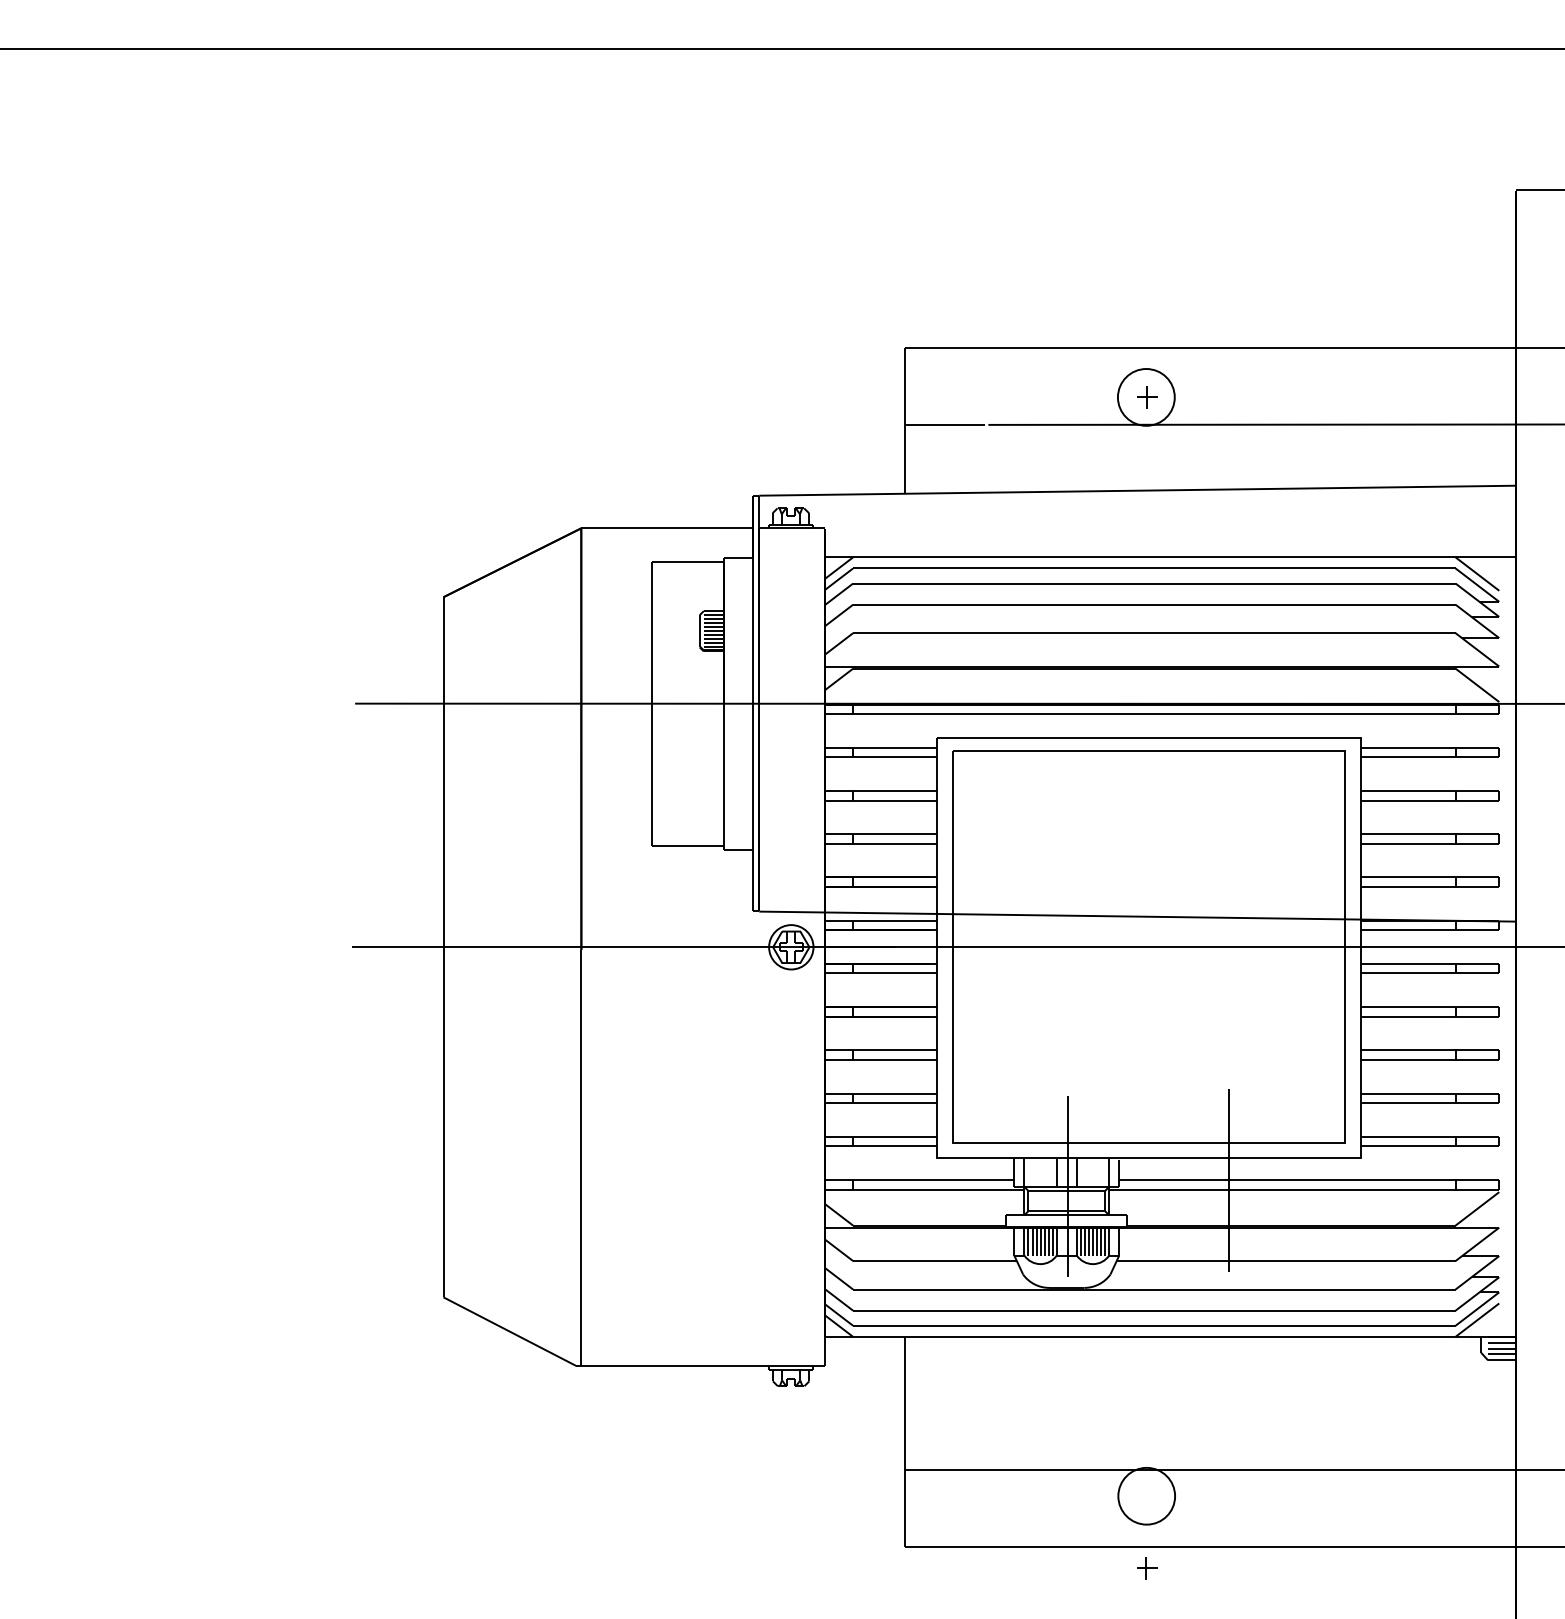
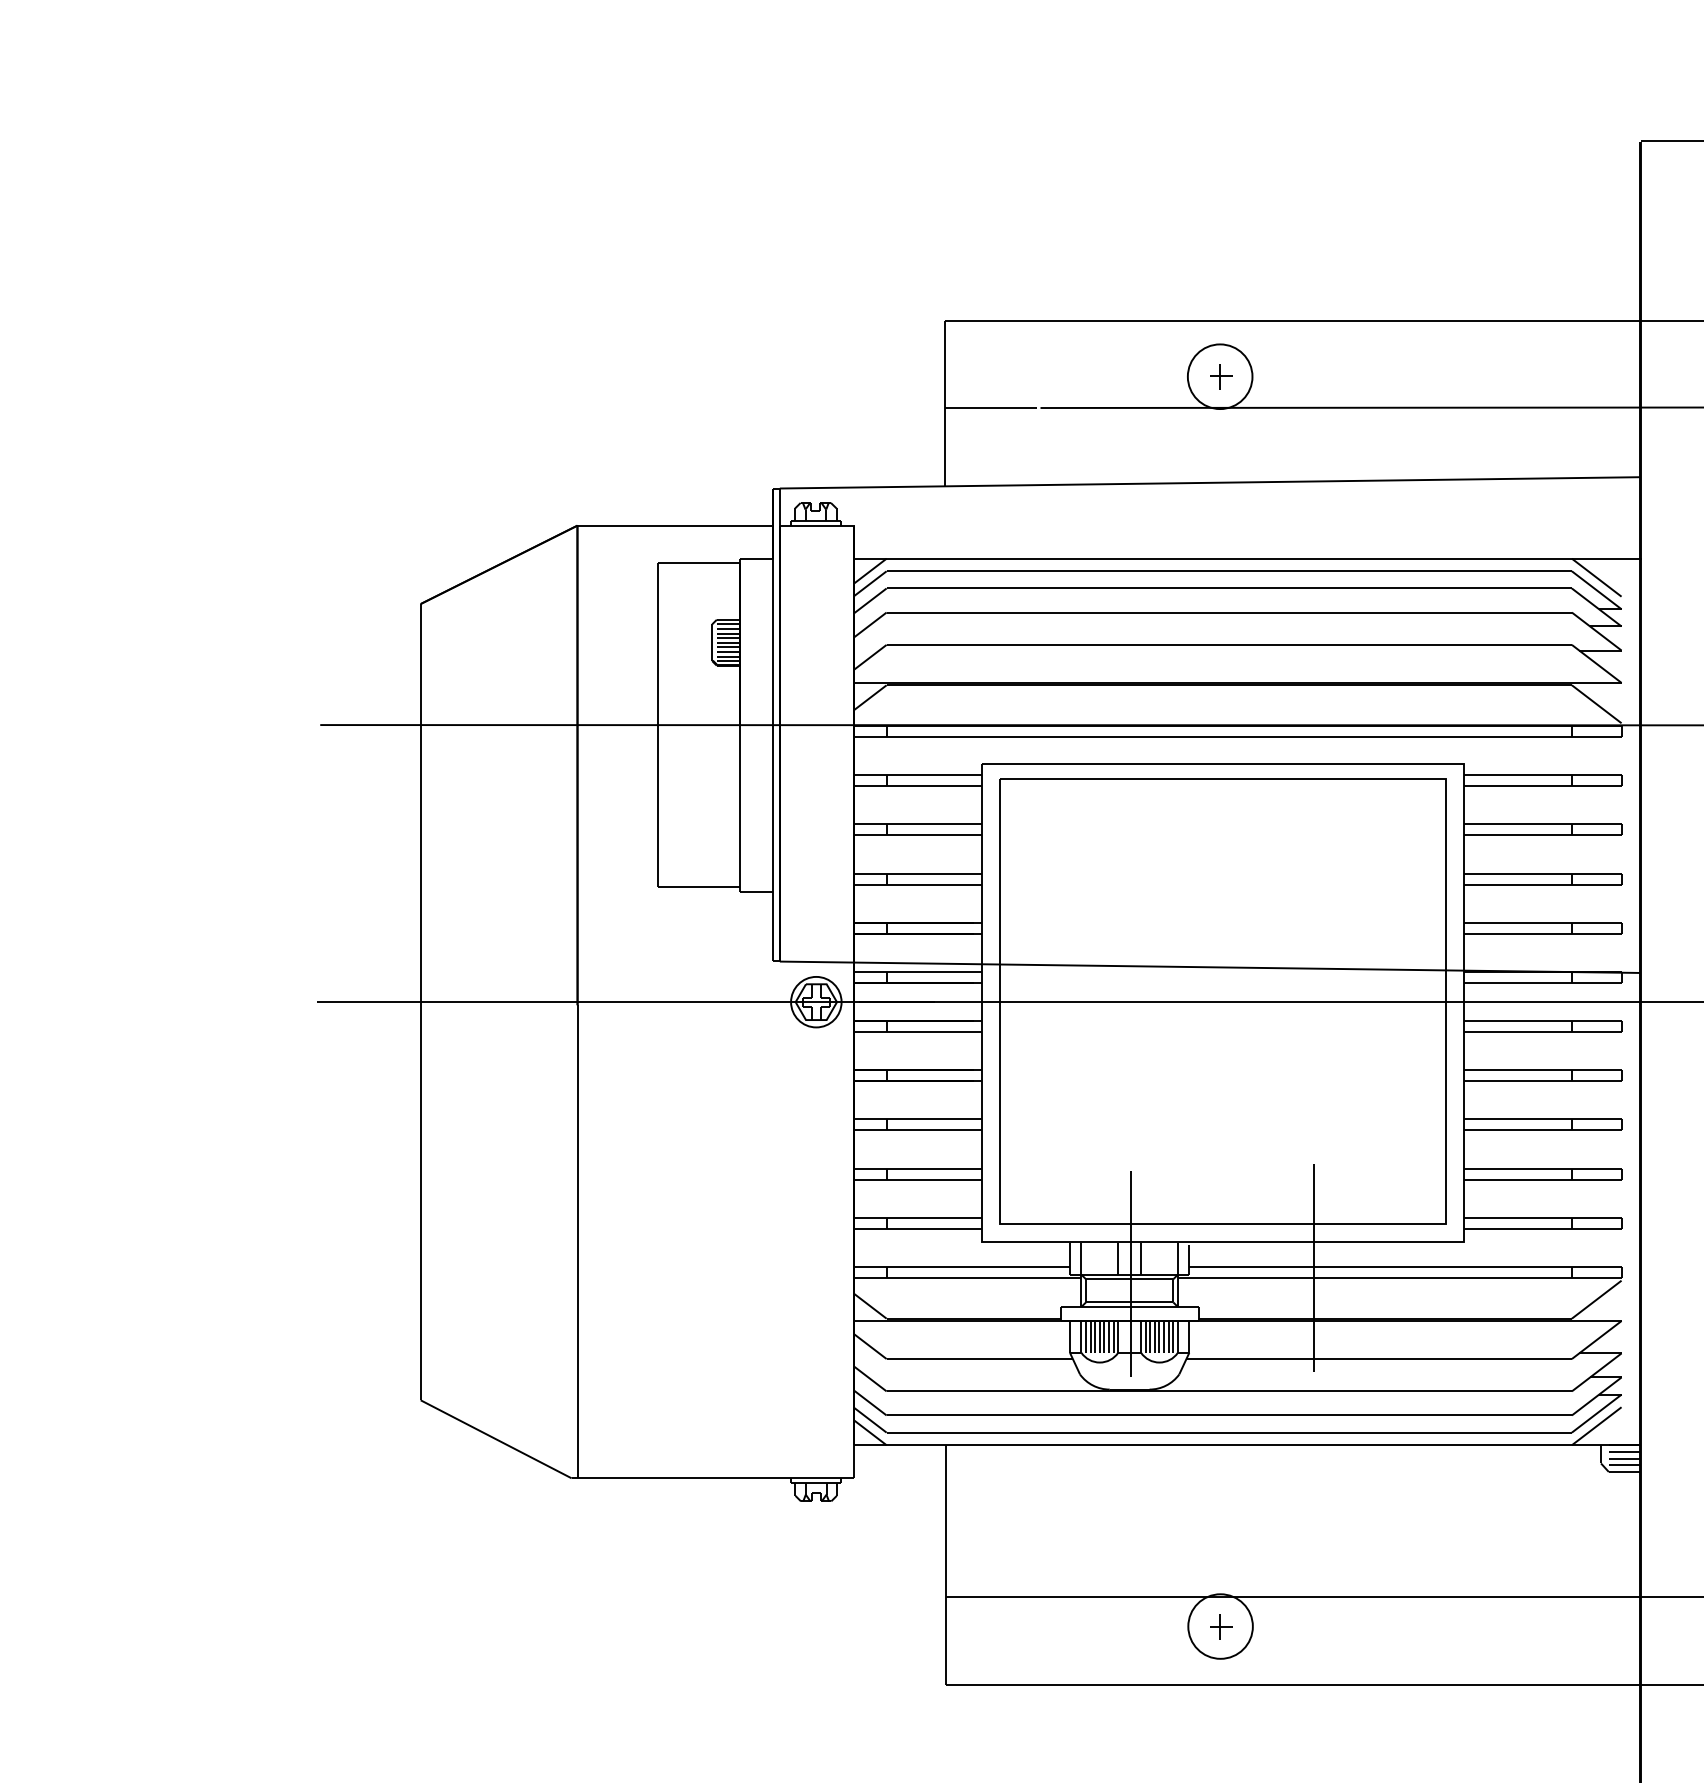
part: (1147, 1568) -> (1221, 1626), moved

